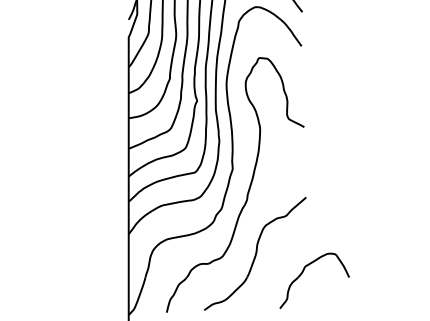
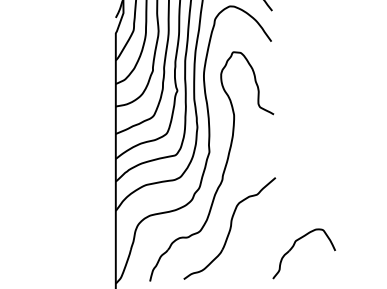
part: (303, 272) -> (294, 246), moved

